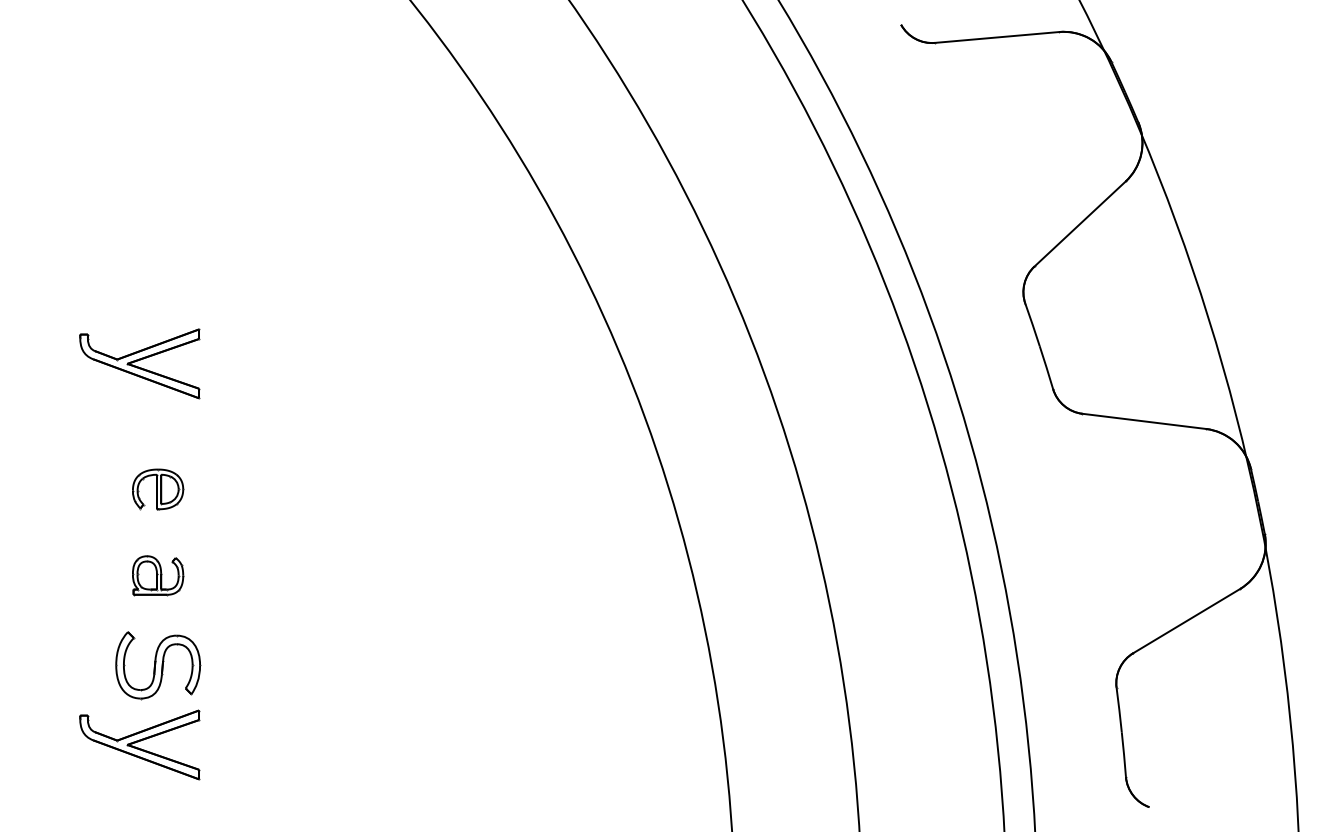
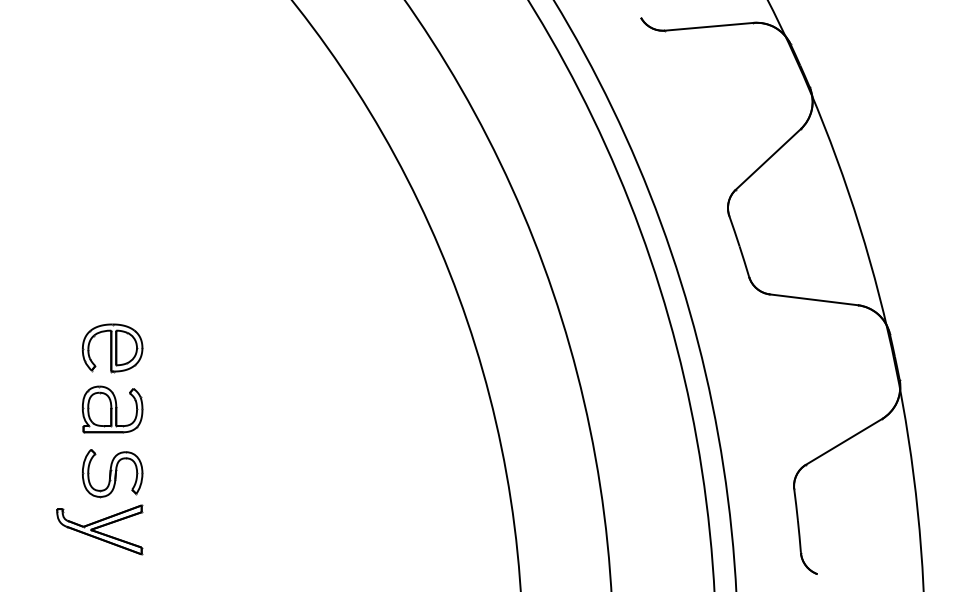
part: (139, 363) -> (99, 258), removed
part: (157, 489) -> (112, 348), size x1.67
part: (157, 575) -> (112, 409), size x1.67

